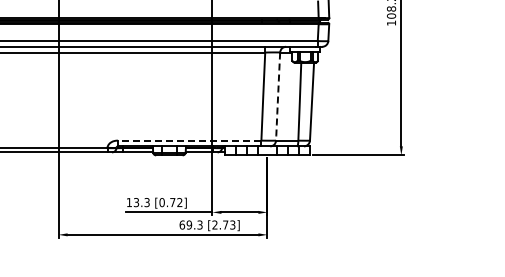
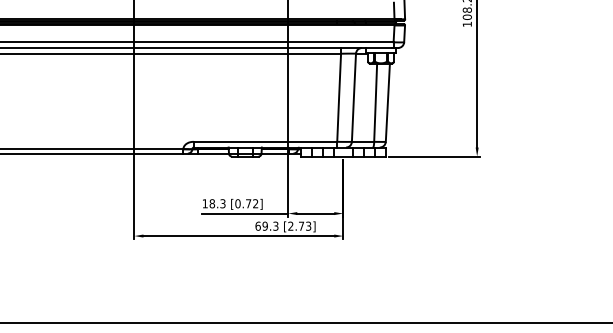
arc: (277, 96) -> (353, 97), dashed -> solid
line: (189, 140) -> (265, 141), dashed -> solid
text: (136, 202) -> (212, 203), 13.3 -> 18.3

